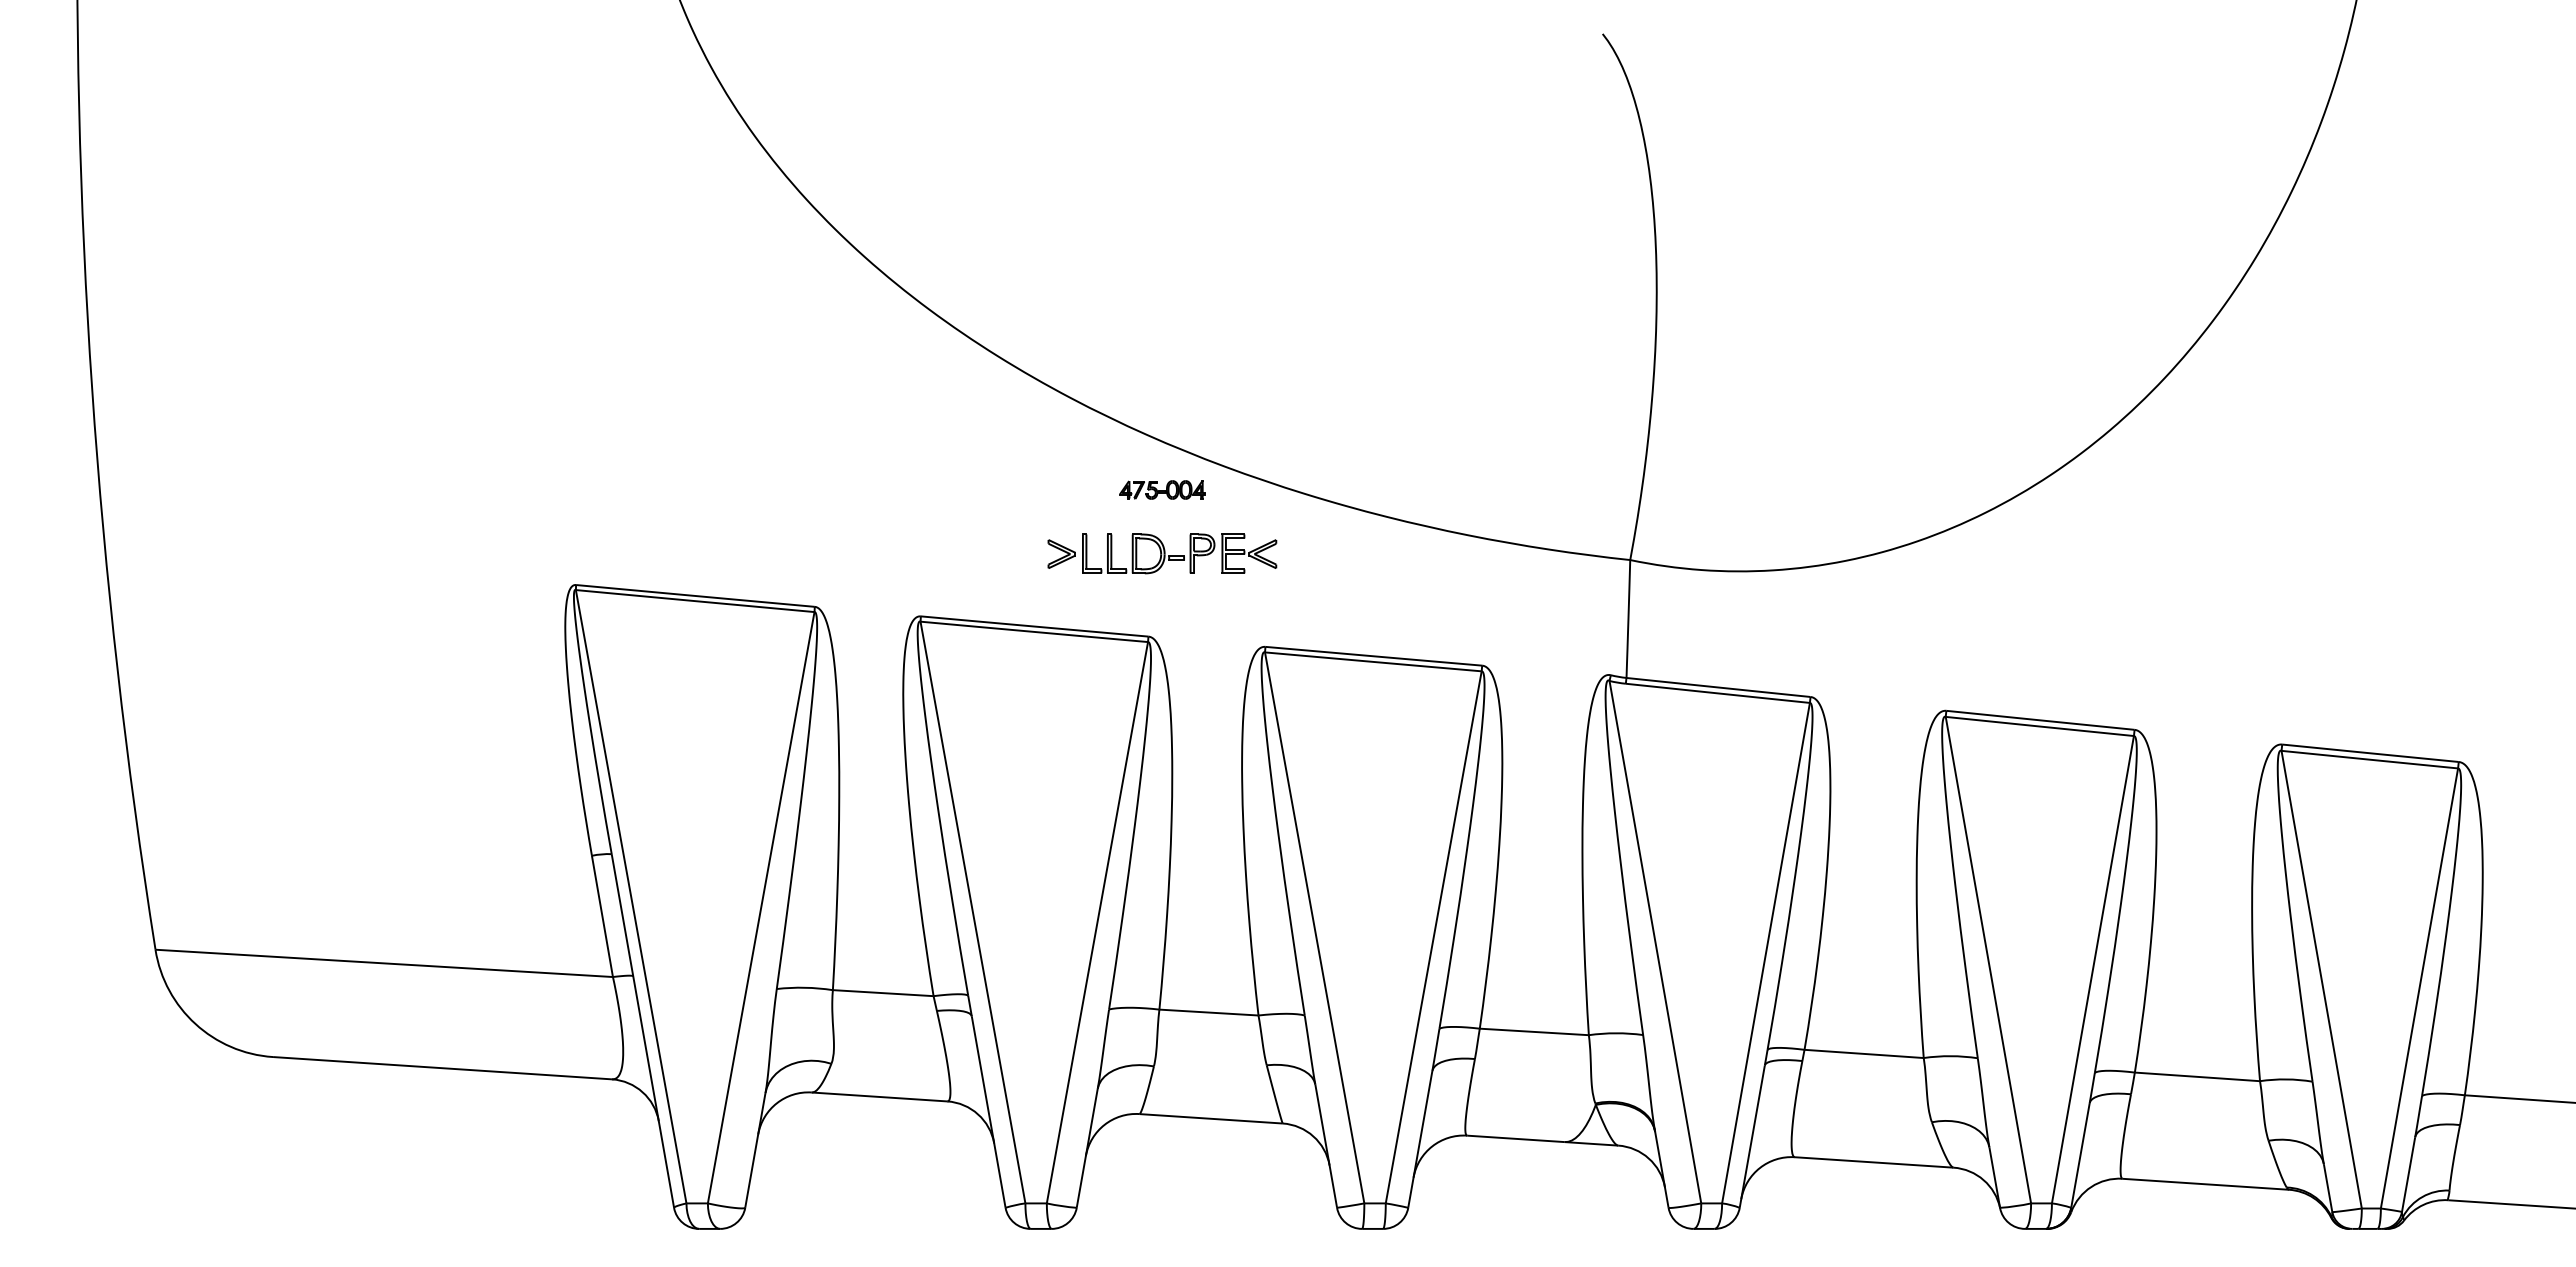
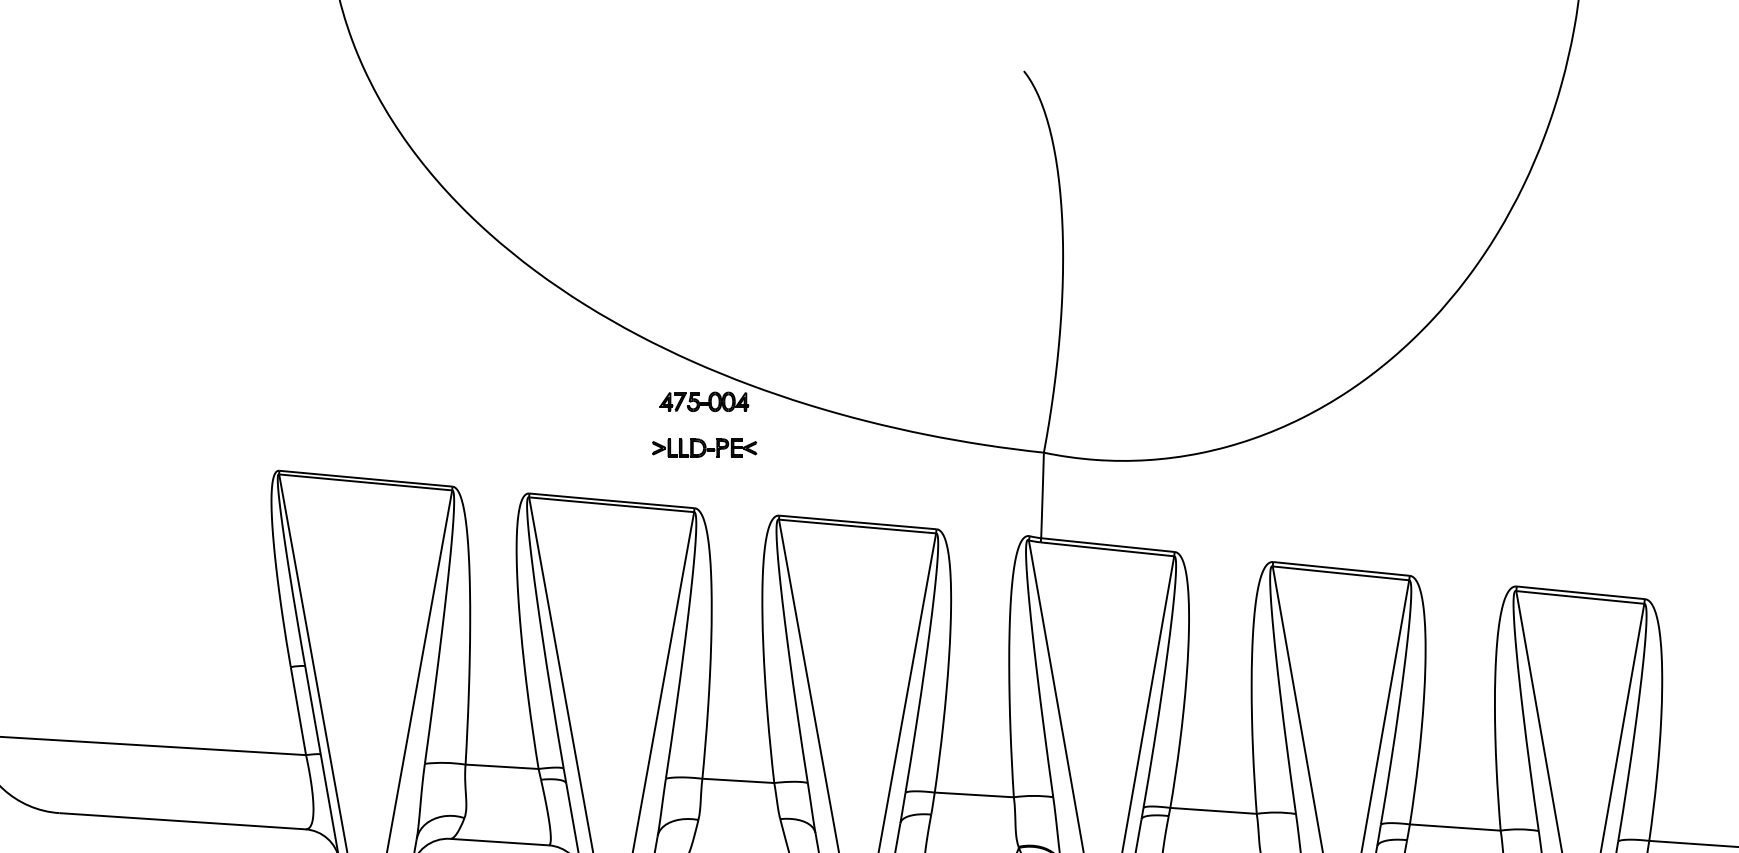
part: (1162, 489) -> (704, 401), size x1.43
part: (1162, 553) -> (704, 447), size x0.62

